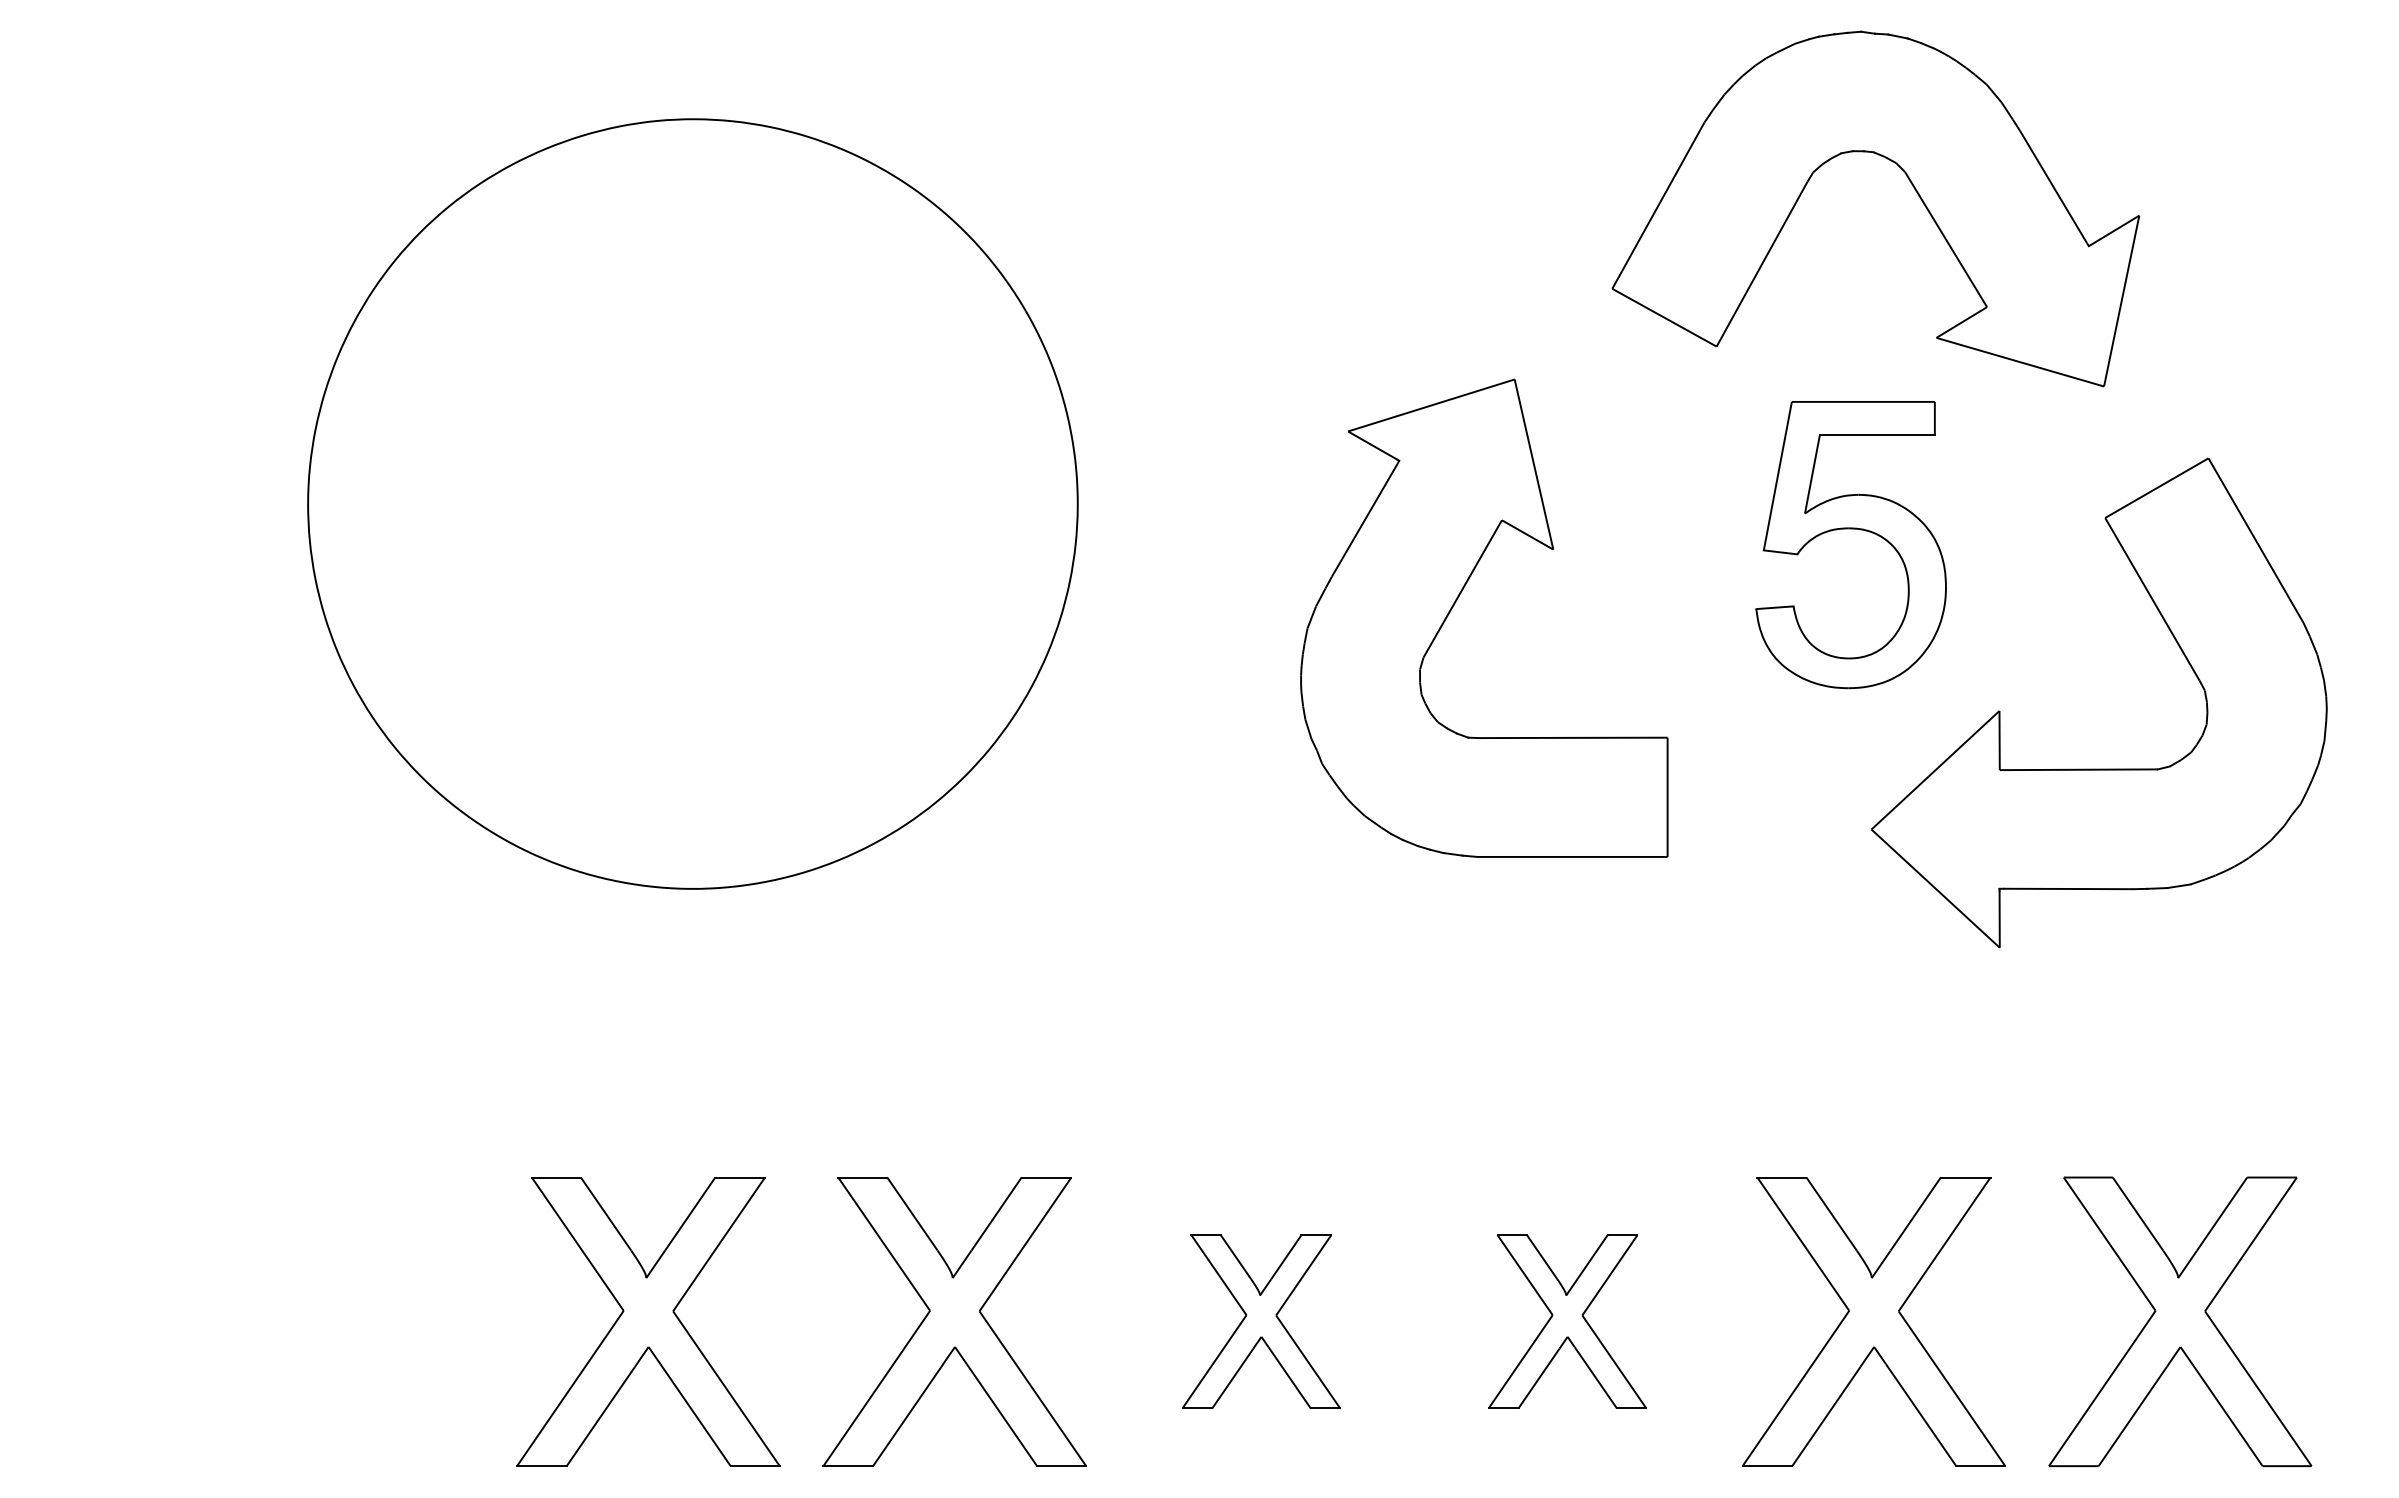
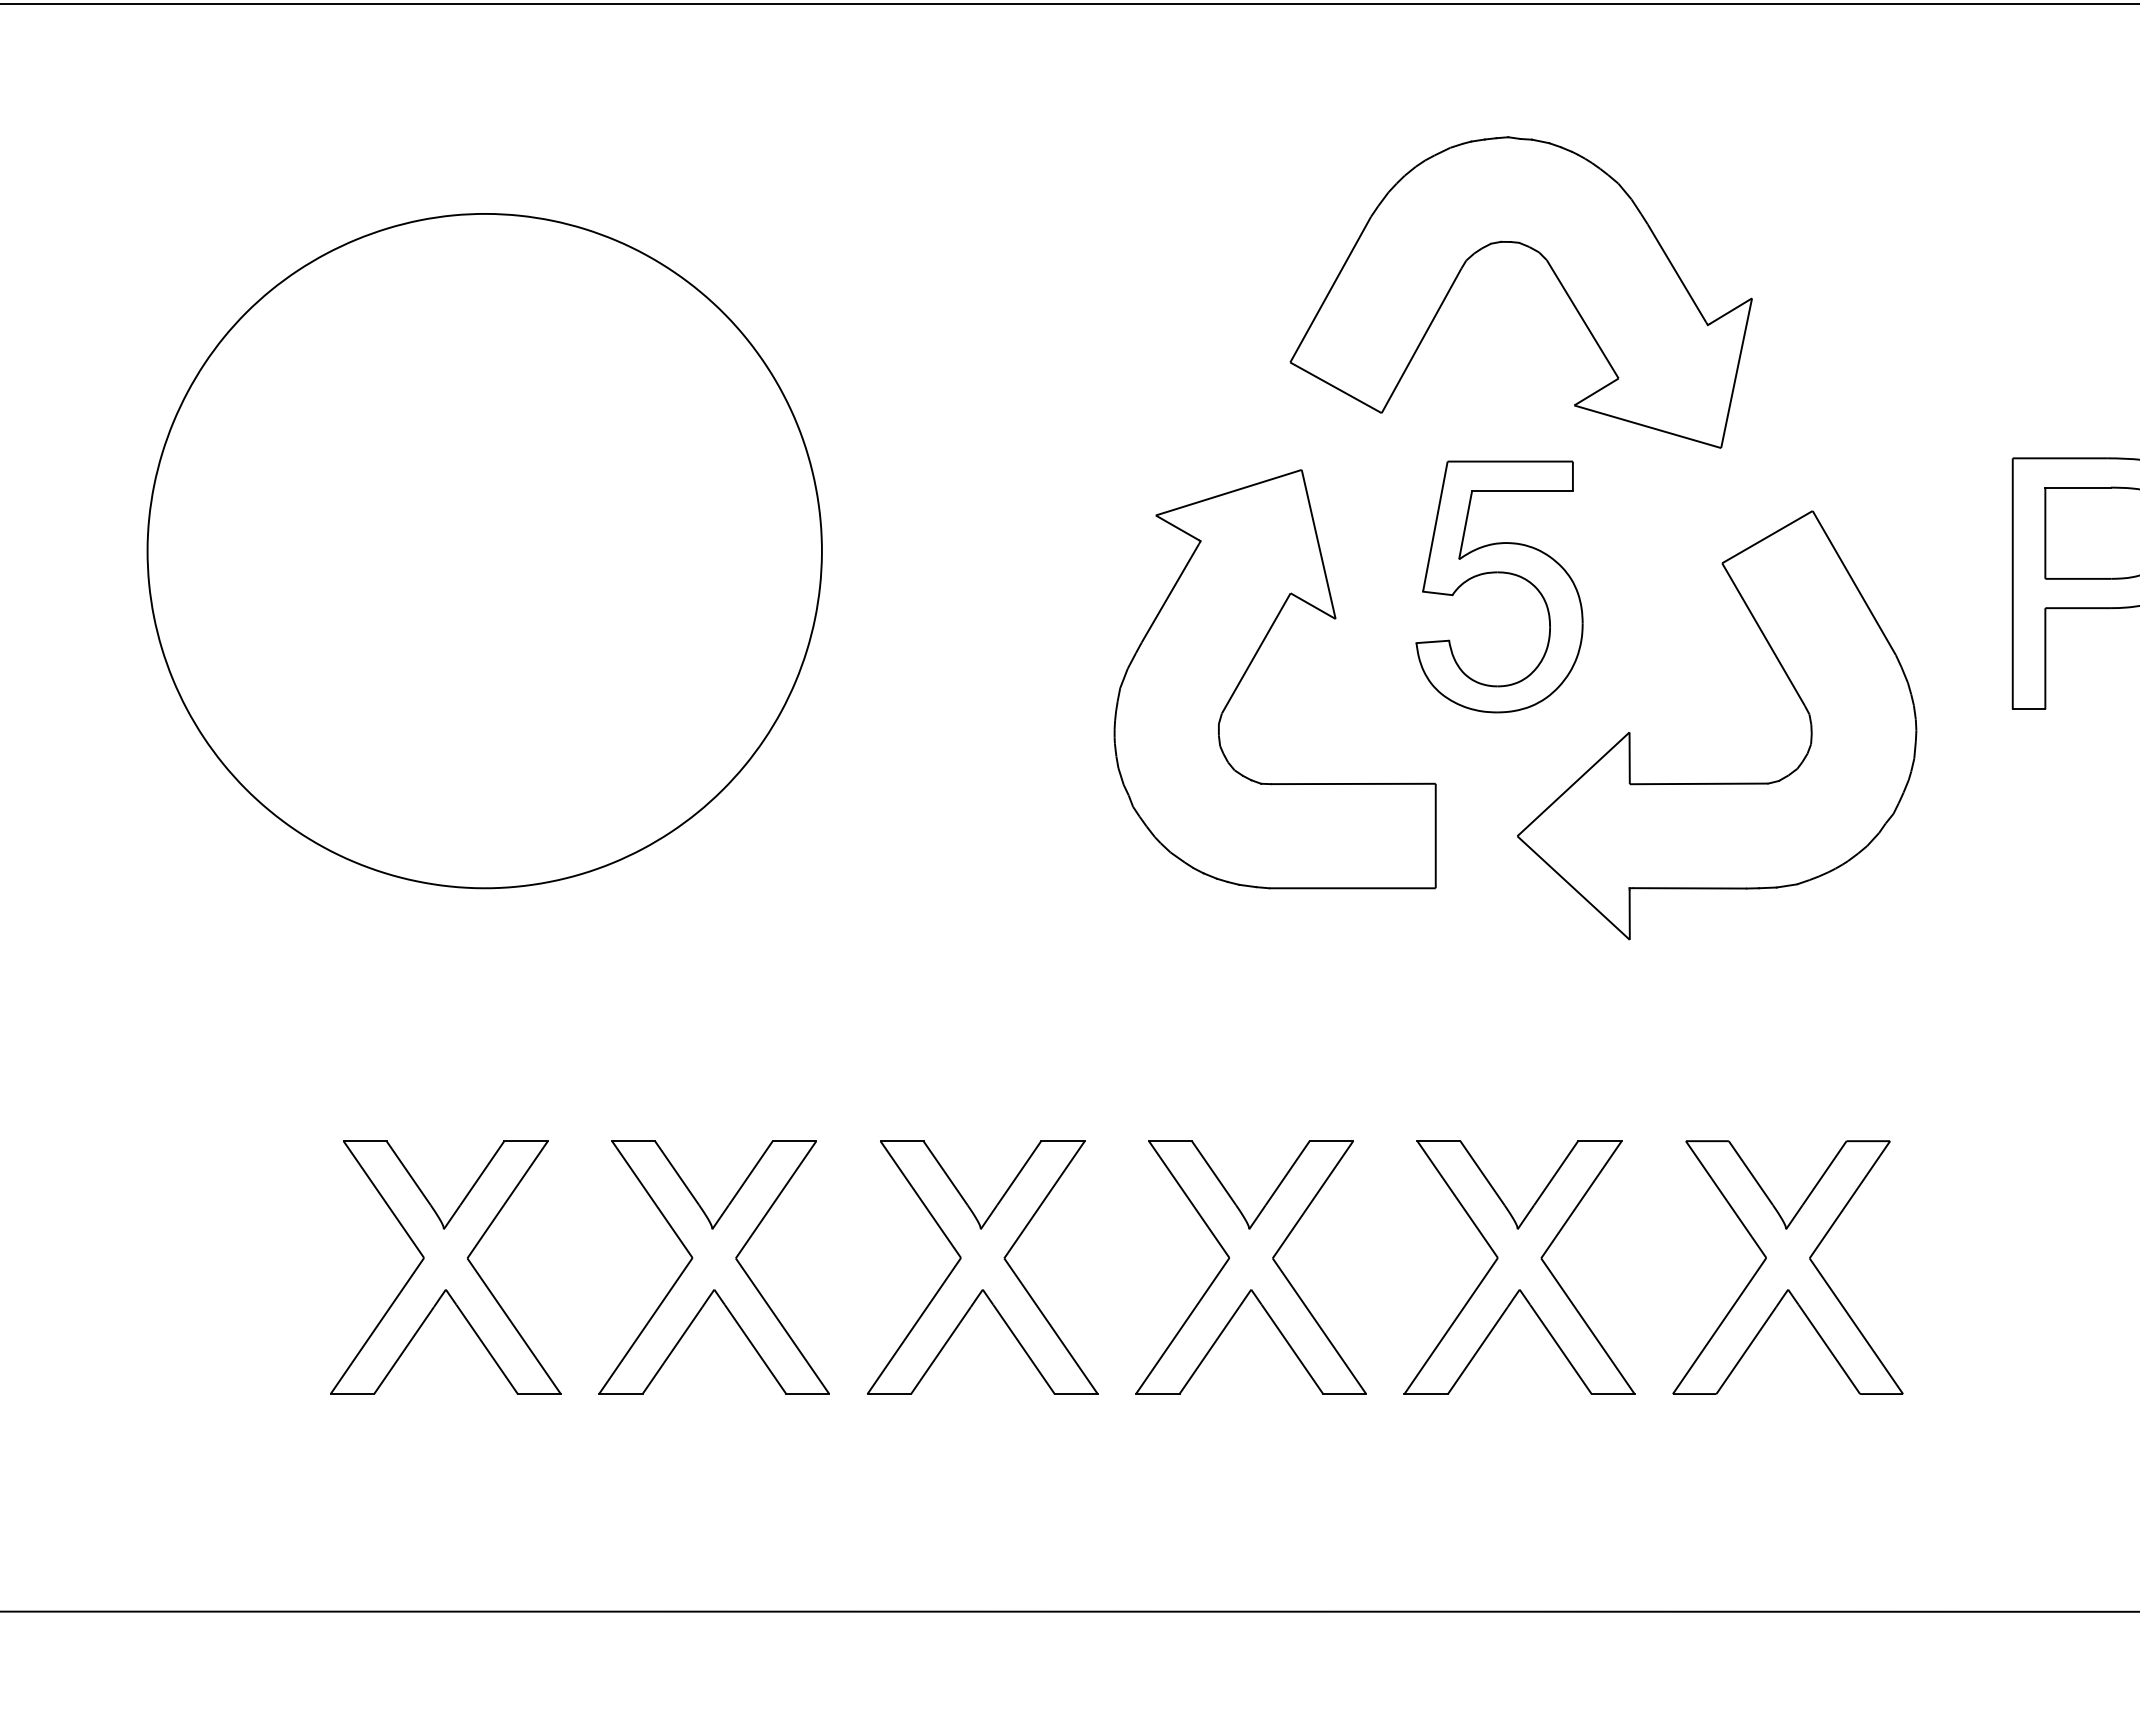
part: (1455, 604) -> (1249, 667), moved
part: (1261, 1321) -> (982, 1267), size x1.67
part: (1566, 1321) -> (1250, 1267), size x1.67

